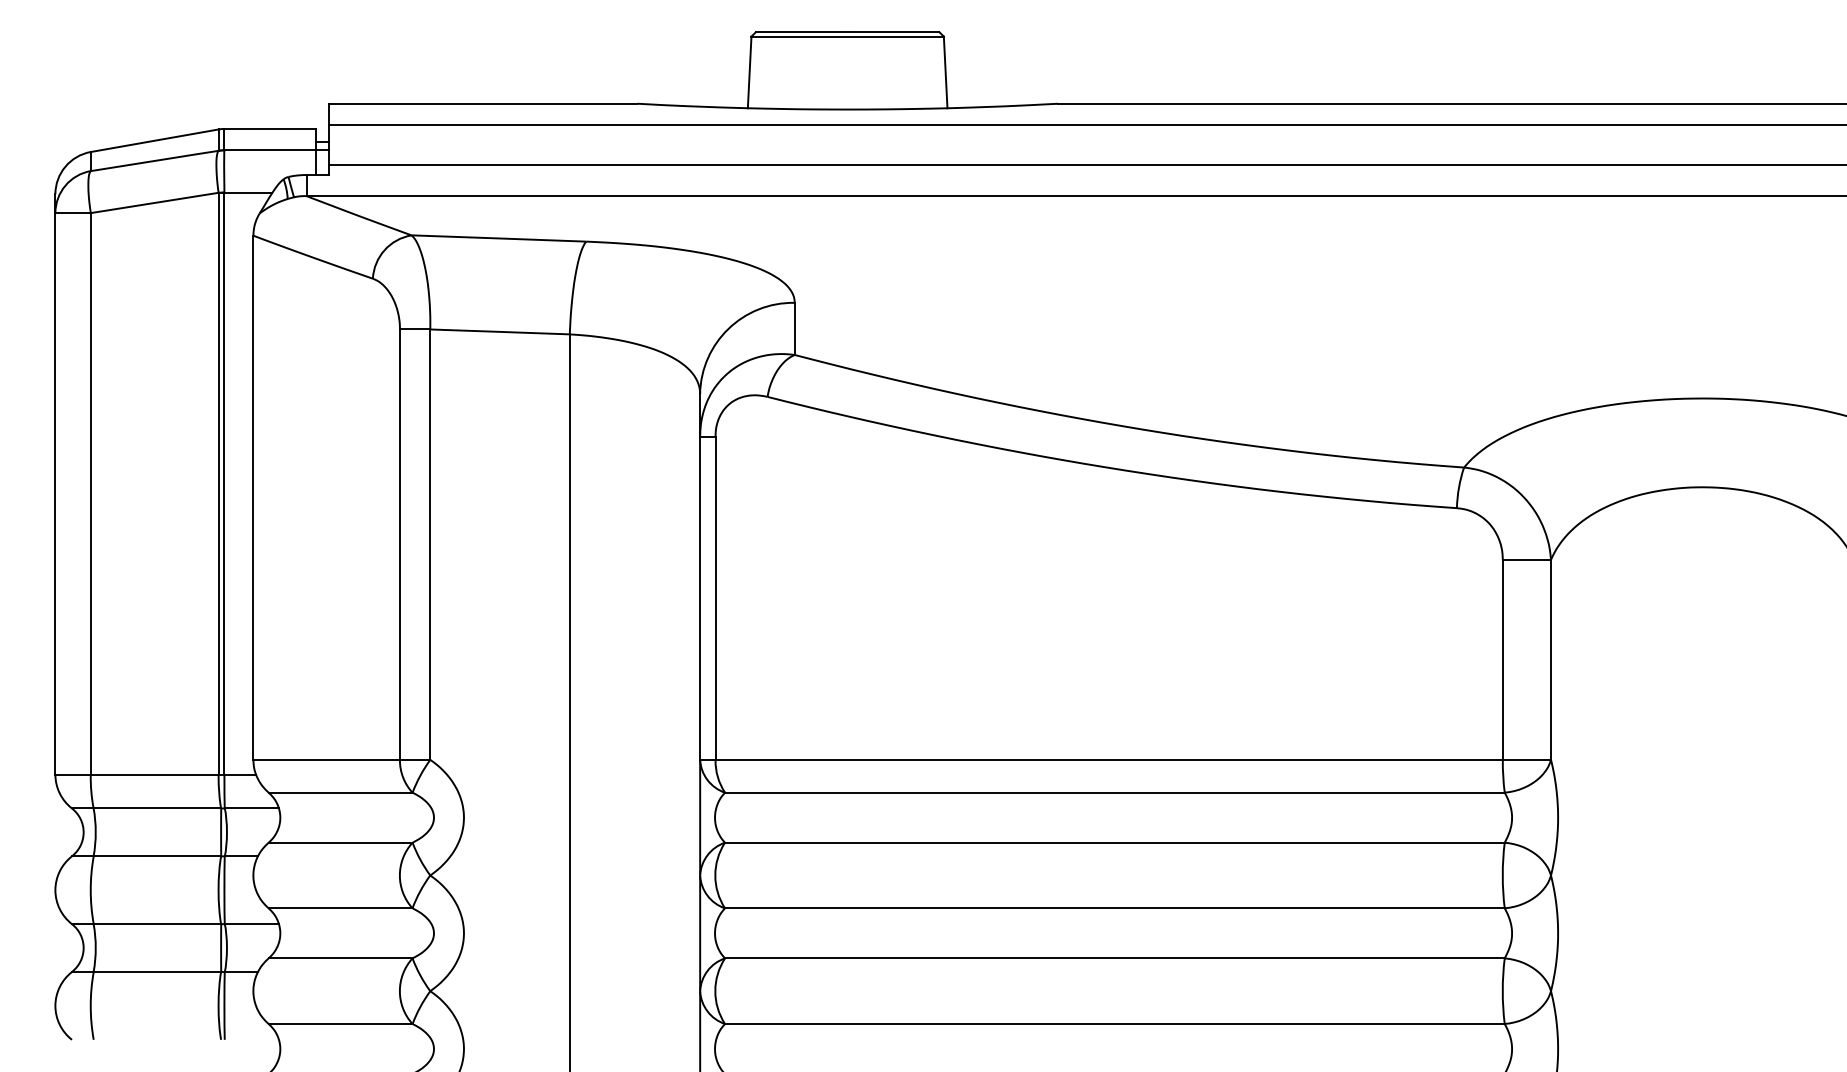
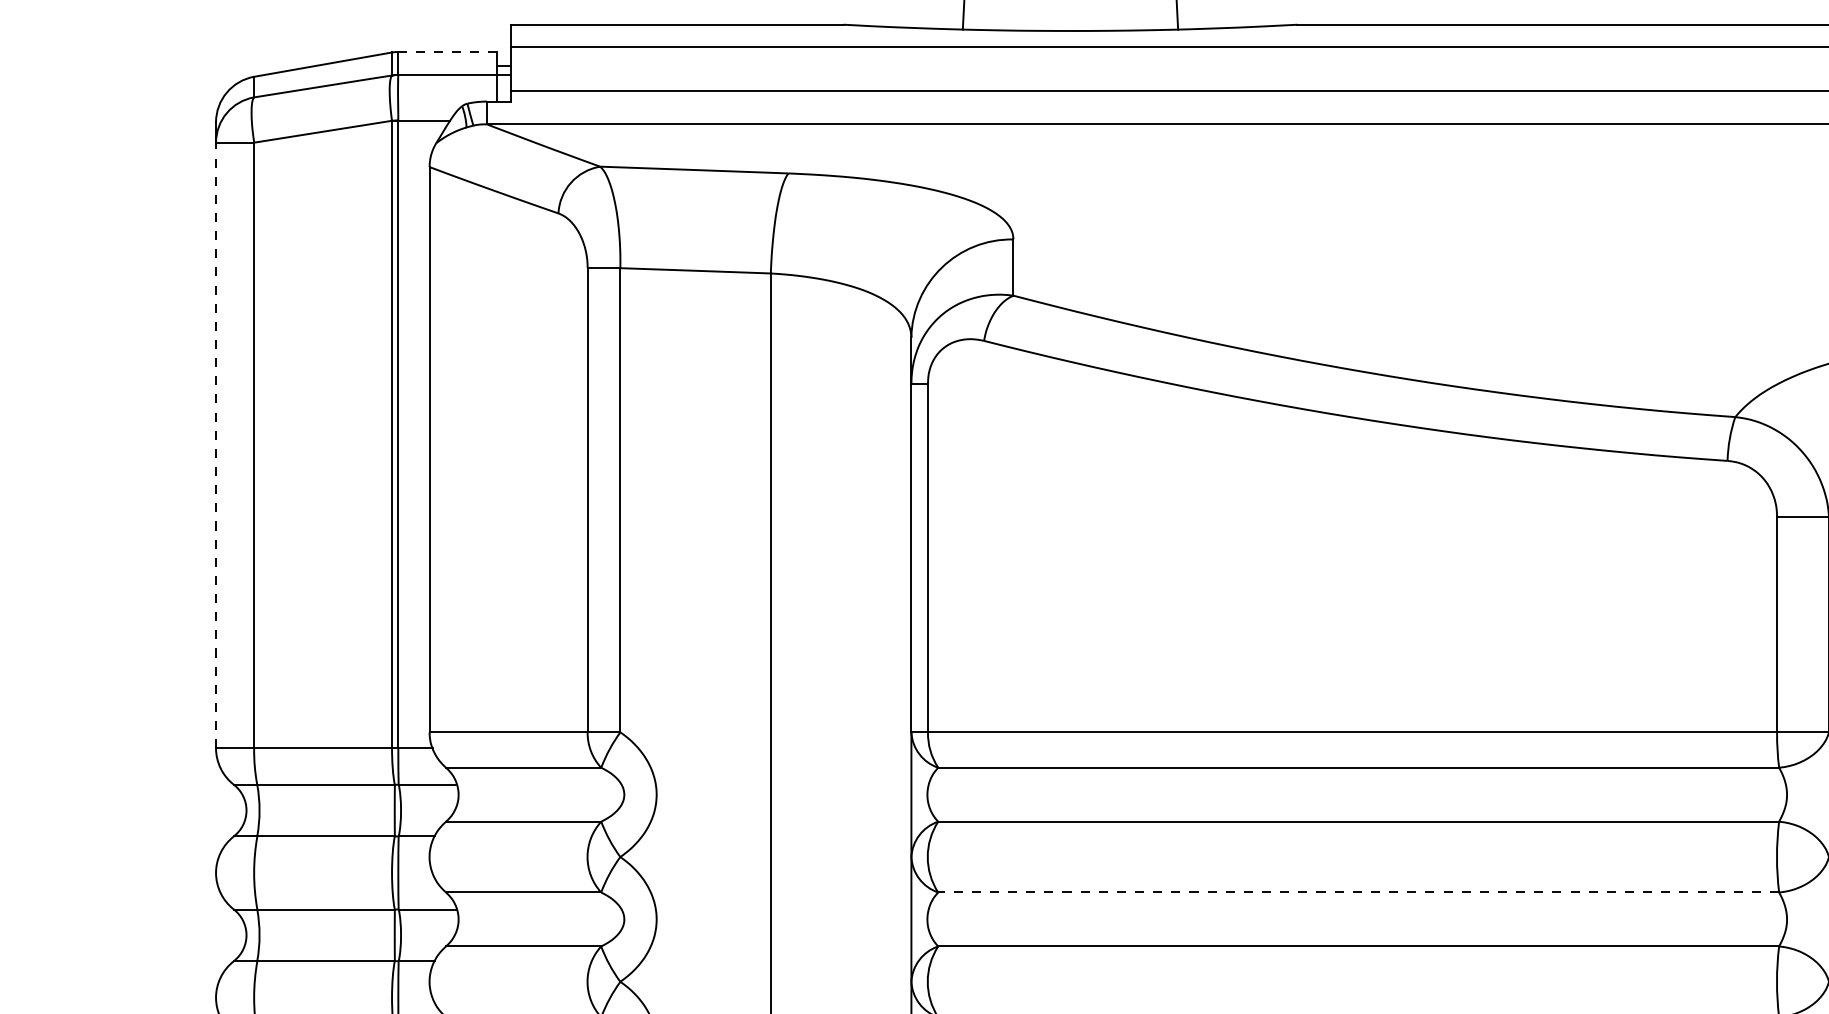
line: (270, 128) -> (448, 51), solid -> dashed
line: (55, 493) -> (216, 445), solid -> dashed
line: (1114, 908) -> (1358, 892), solid -> dashed

